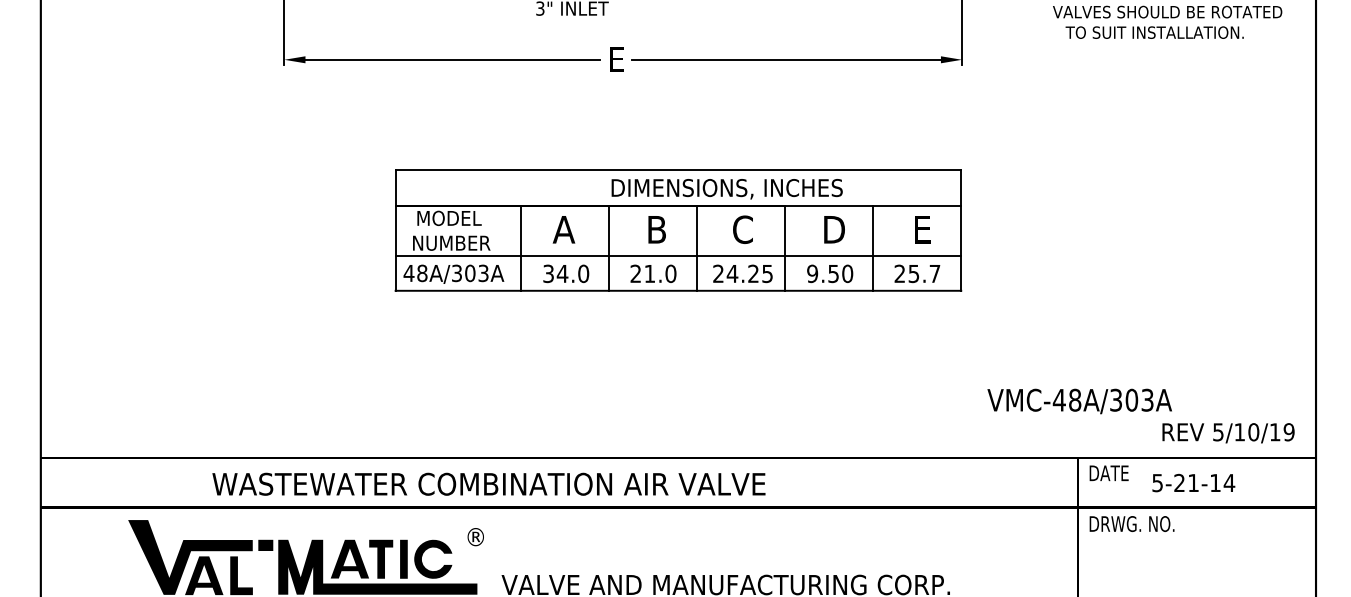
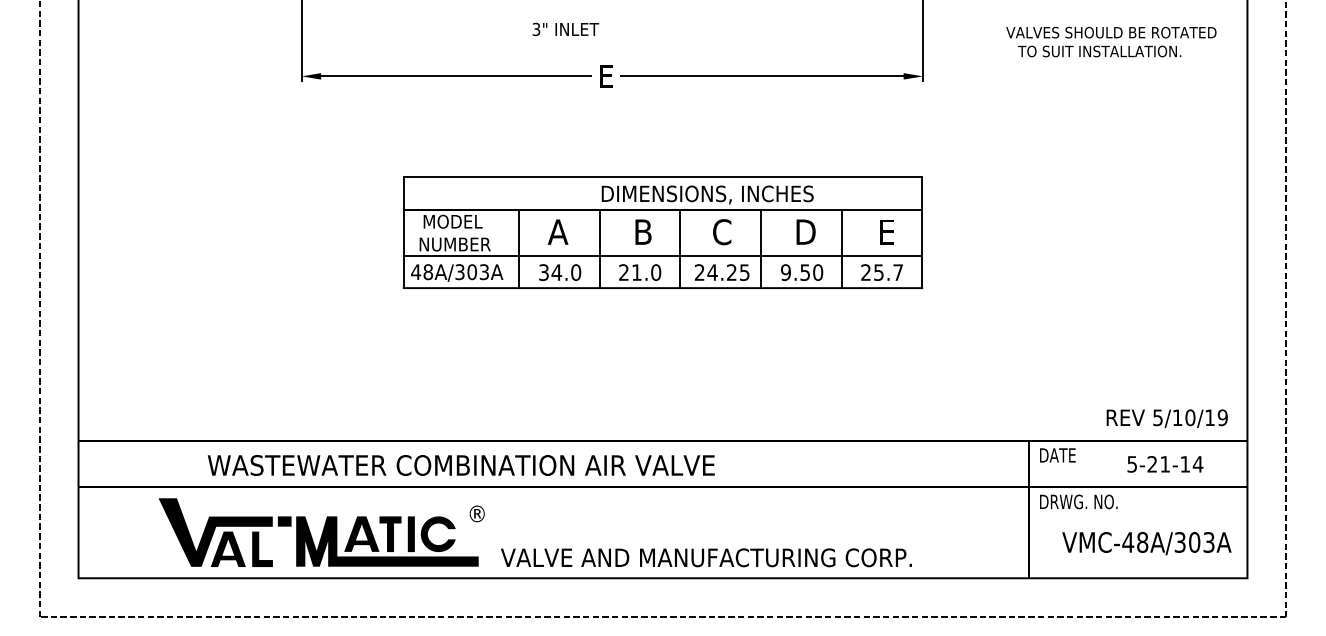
text: (1079, 401) -> (1146, 543), moved
text: (1193, 483) -> (1165, 464), moved
text: (488, 484) -> (460, 465), moved

